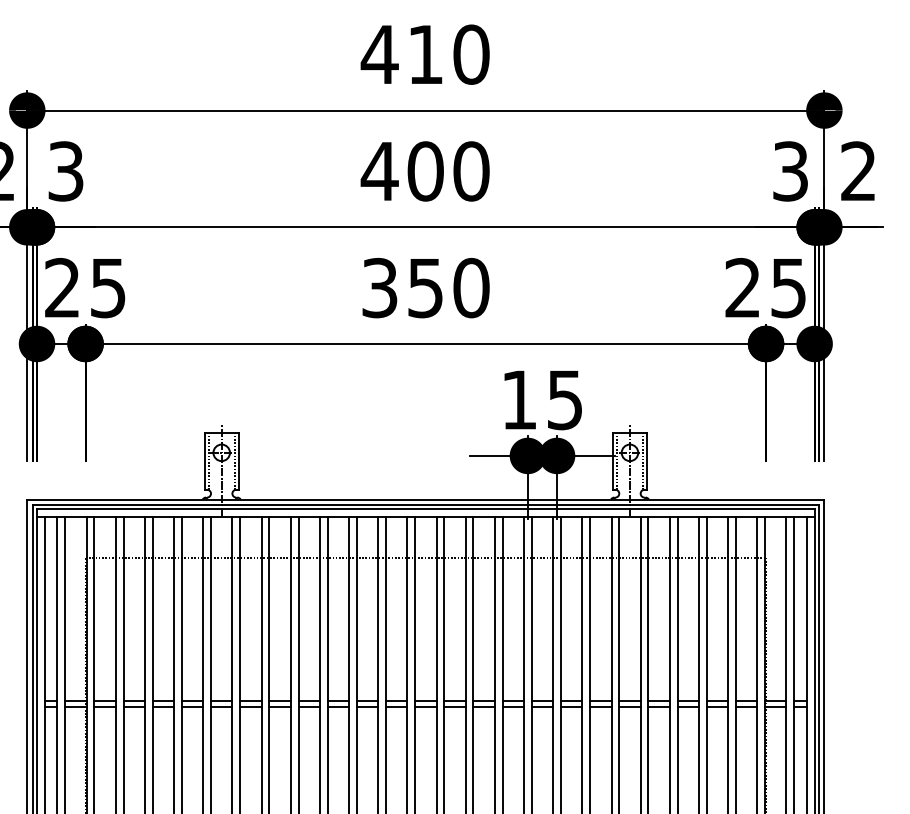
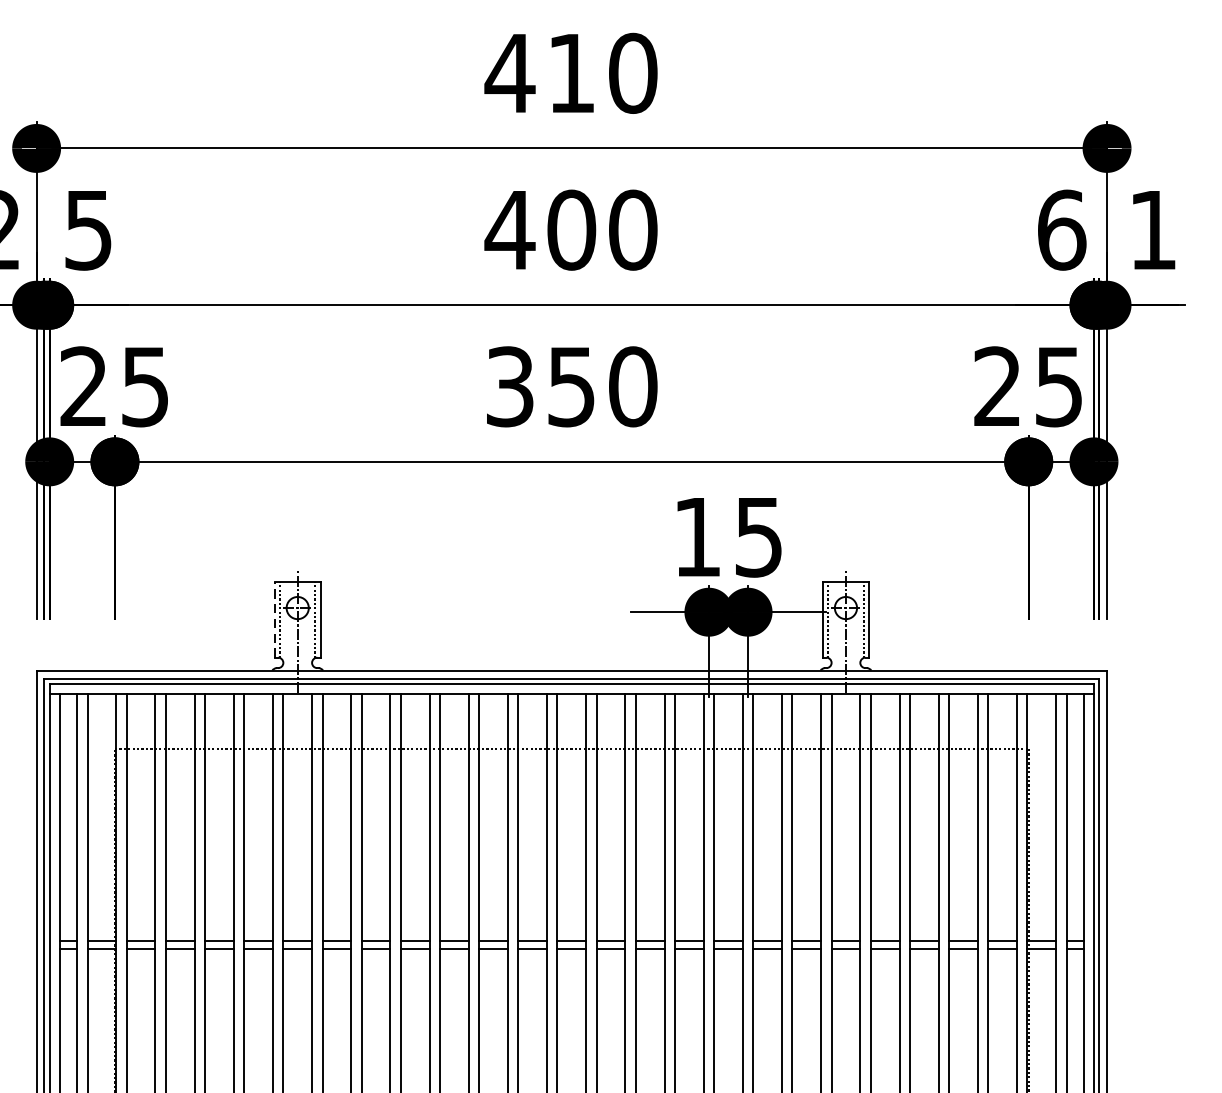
text: (858, 170) -> (1152, 228), 2 -> 1
text: (66, 171) -> (89, 230), 3 -> 5
text: (791, 171) -> (1062, 230), 3 -> 6
line: (204, 461) -> (274, 619), solid -> dashed

